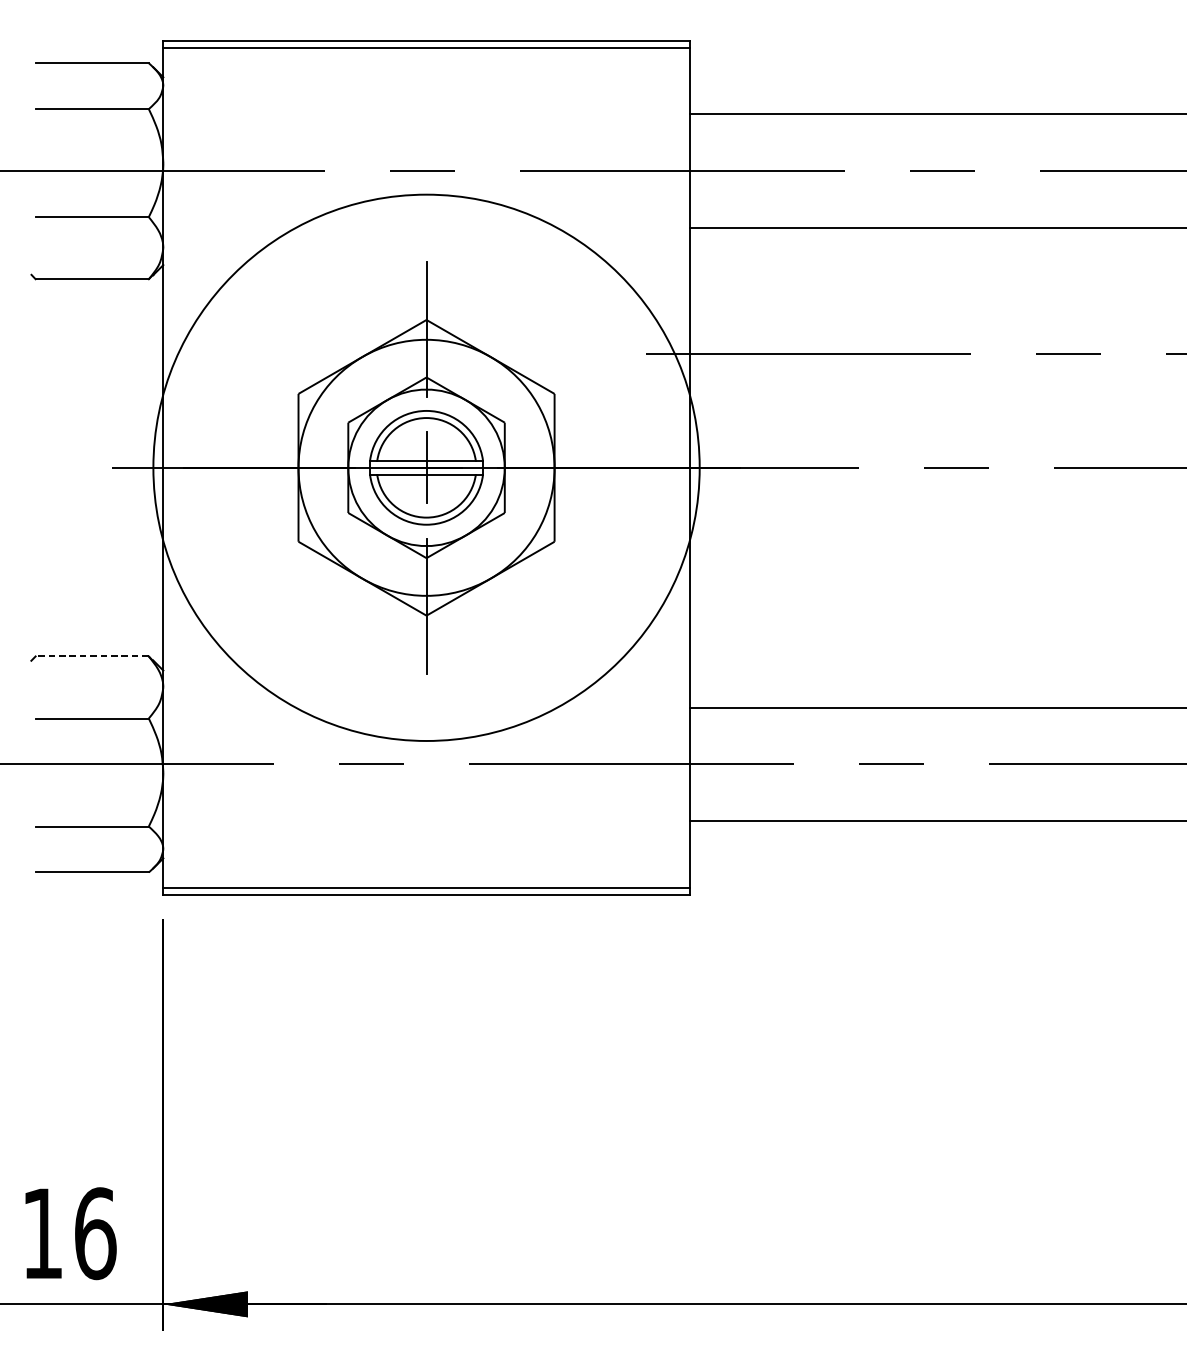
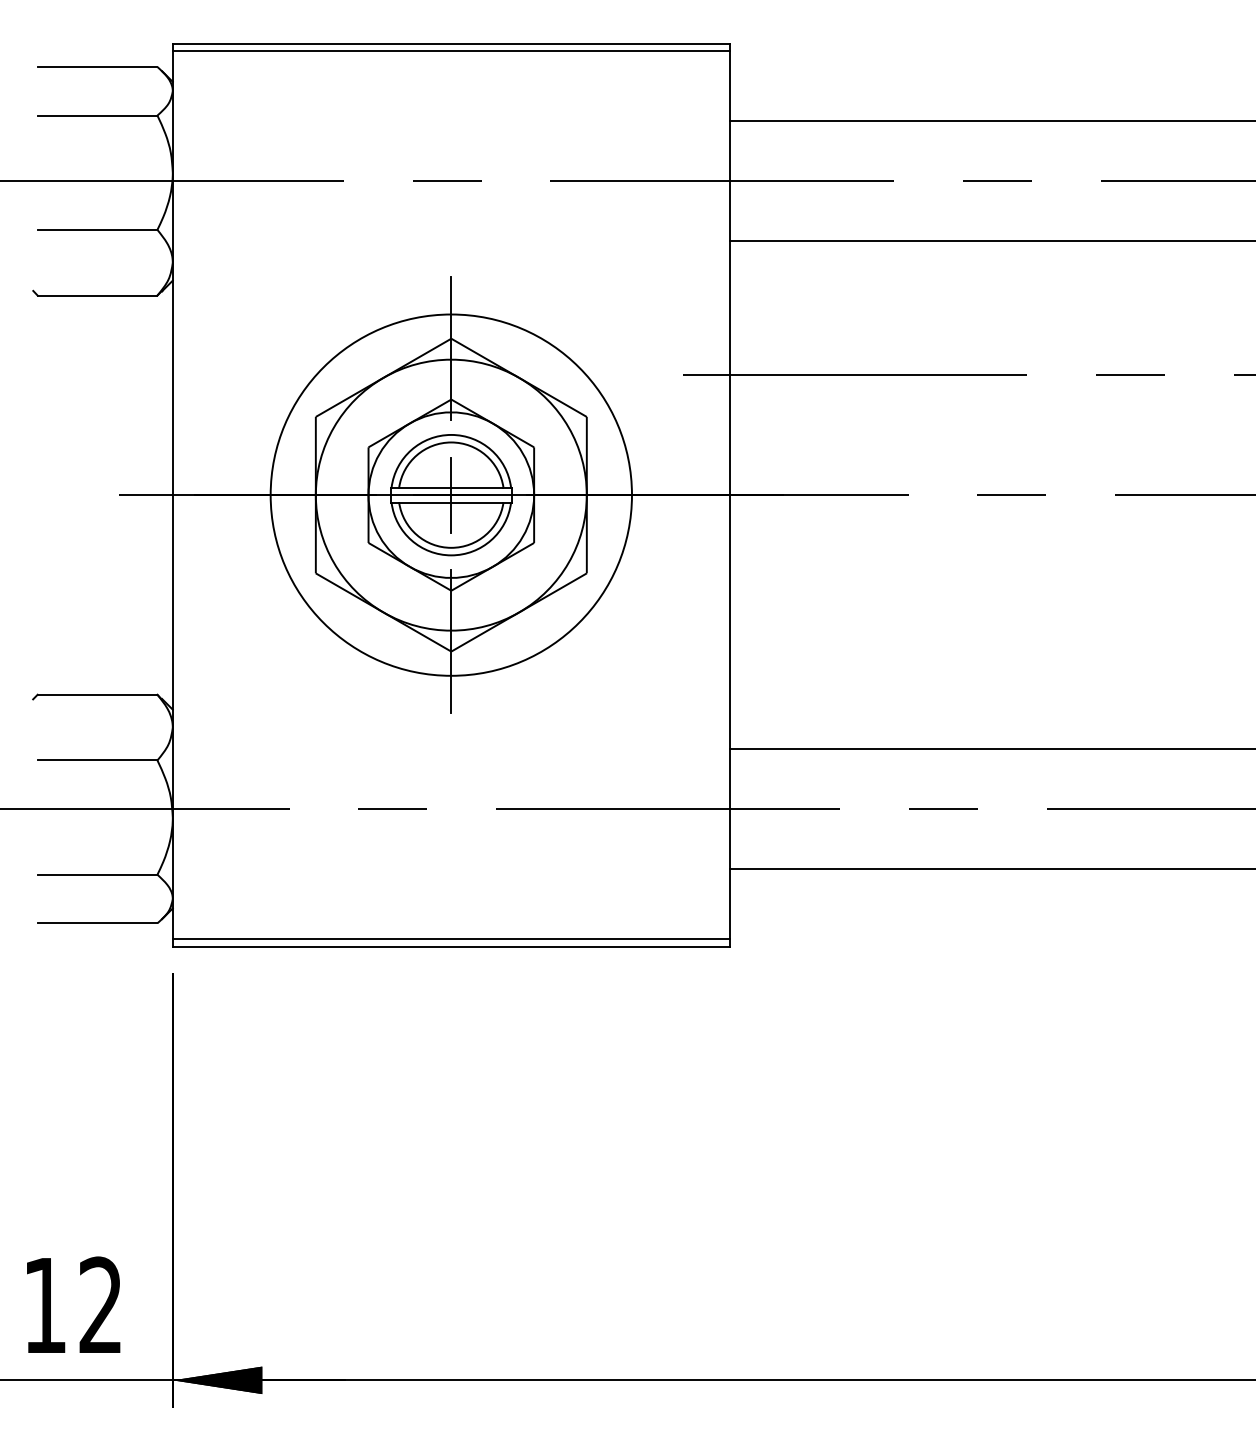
circle: (425, 467) -> (450, 494), size x0.62
line: (92, 656) -> (97, 694), dashed -> solid
text: (95, 1233) -> (101, 1305), 16 -> 12

